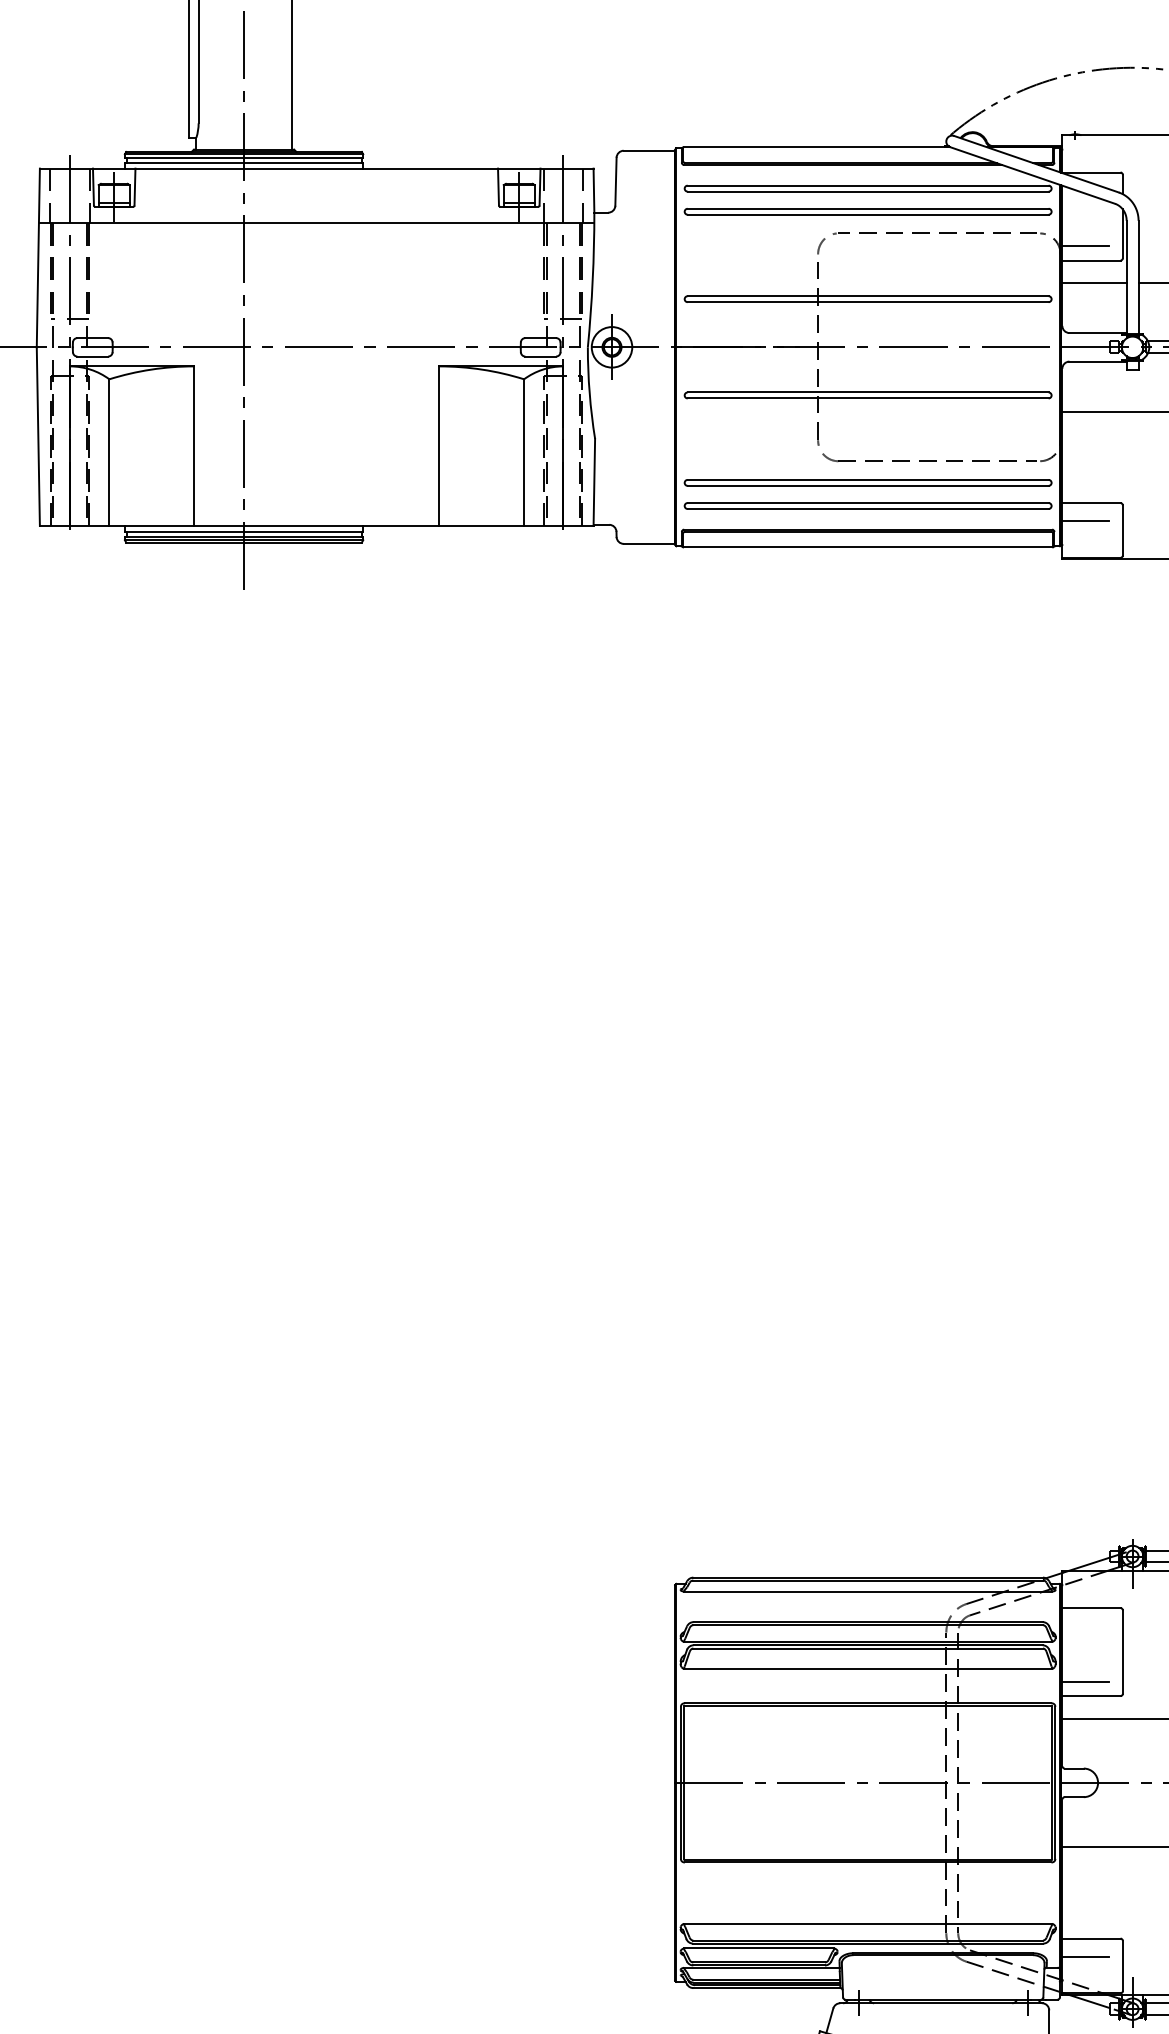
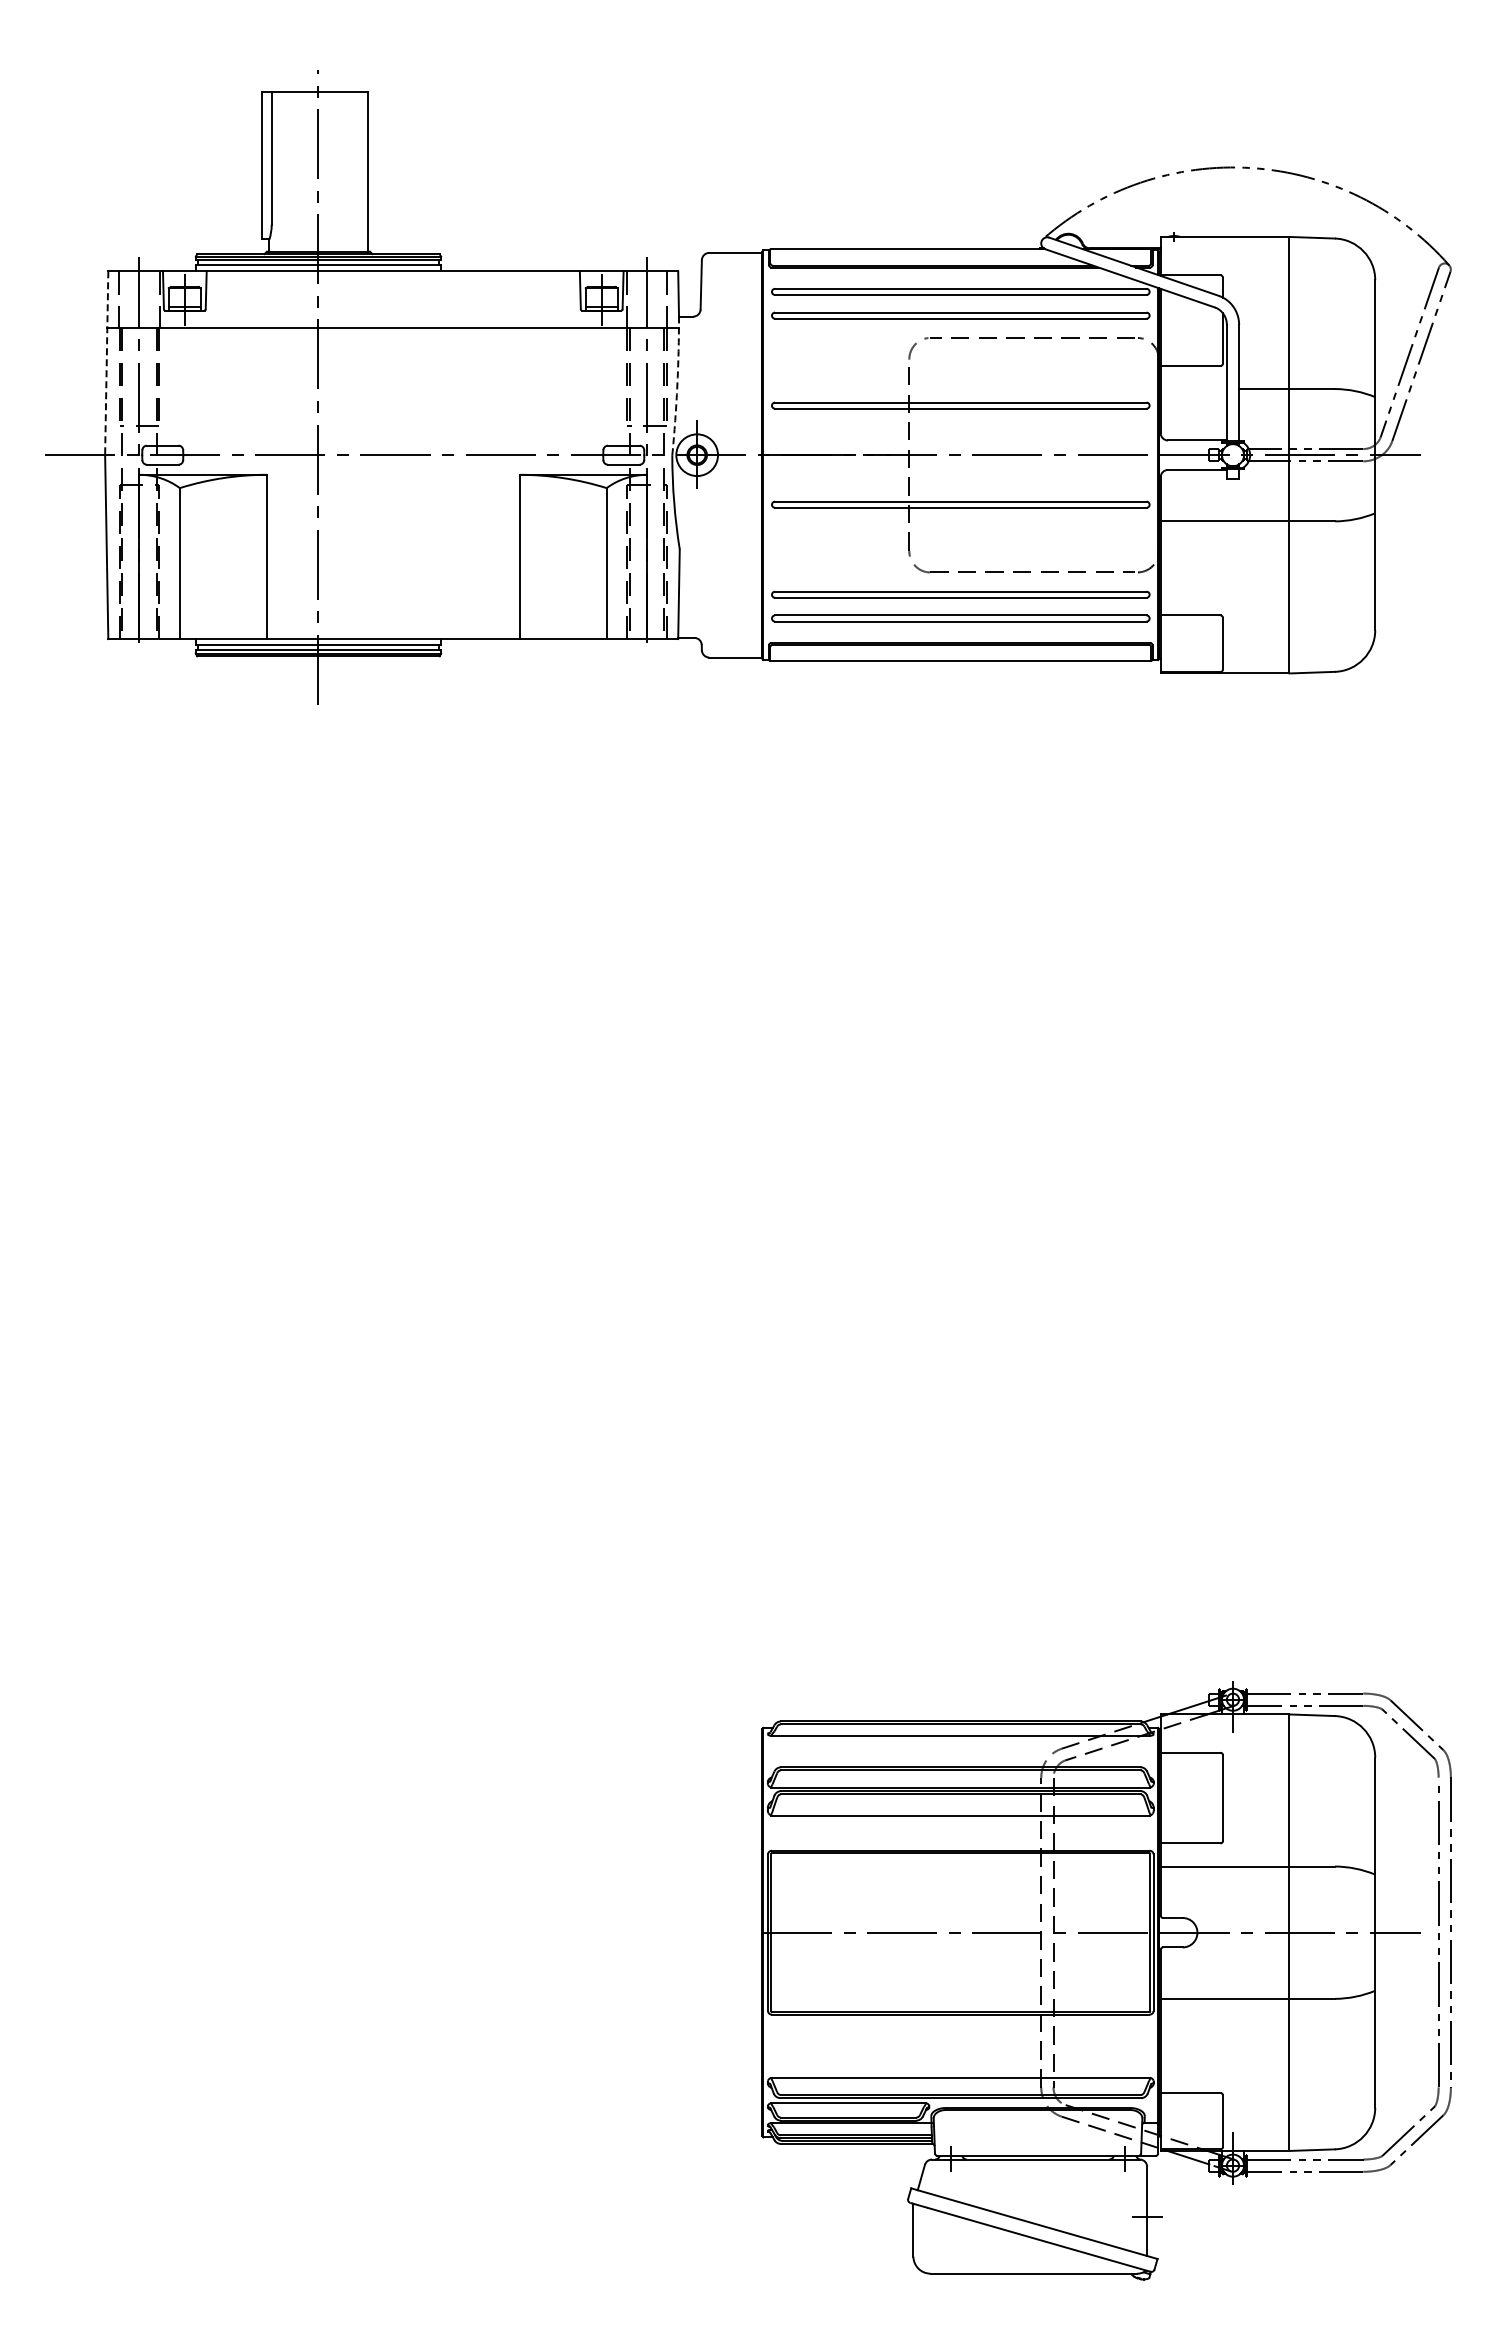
line: (1085, 245) -> (1184, 350), removed
line: (38, 258) -> (106, 363), solid -> dashed
arc: (592, 280) -> (677, 386), solid -> dashed
line: (1094, 283) -> (1193, 389), removed
line: (1085, 521) -> (1184, 634), removed
line: (1085, 1681) -> (1184, 1828), removed
line: (1085, 1956) -> (1184, 2111), removed

